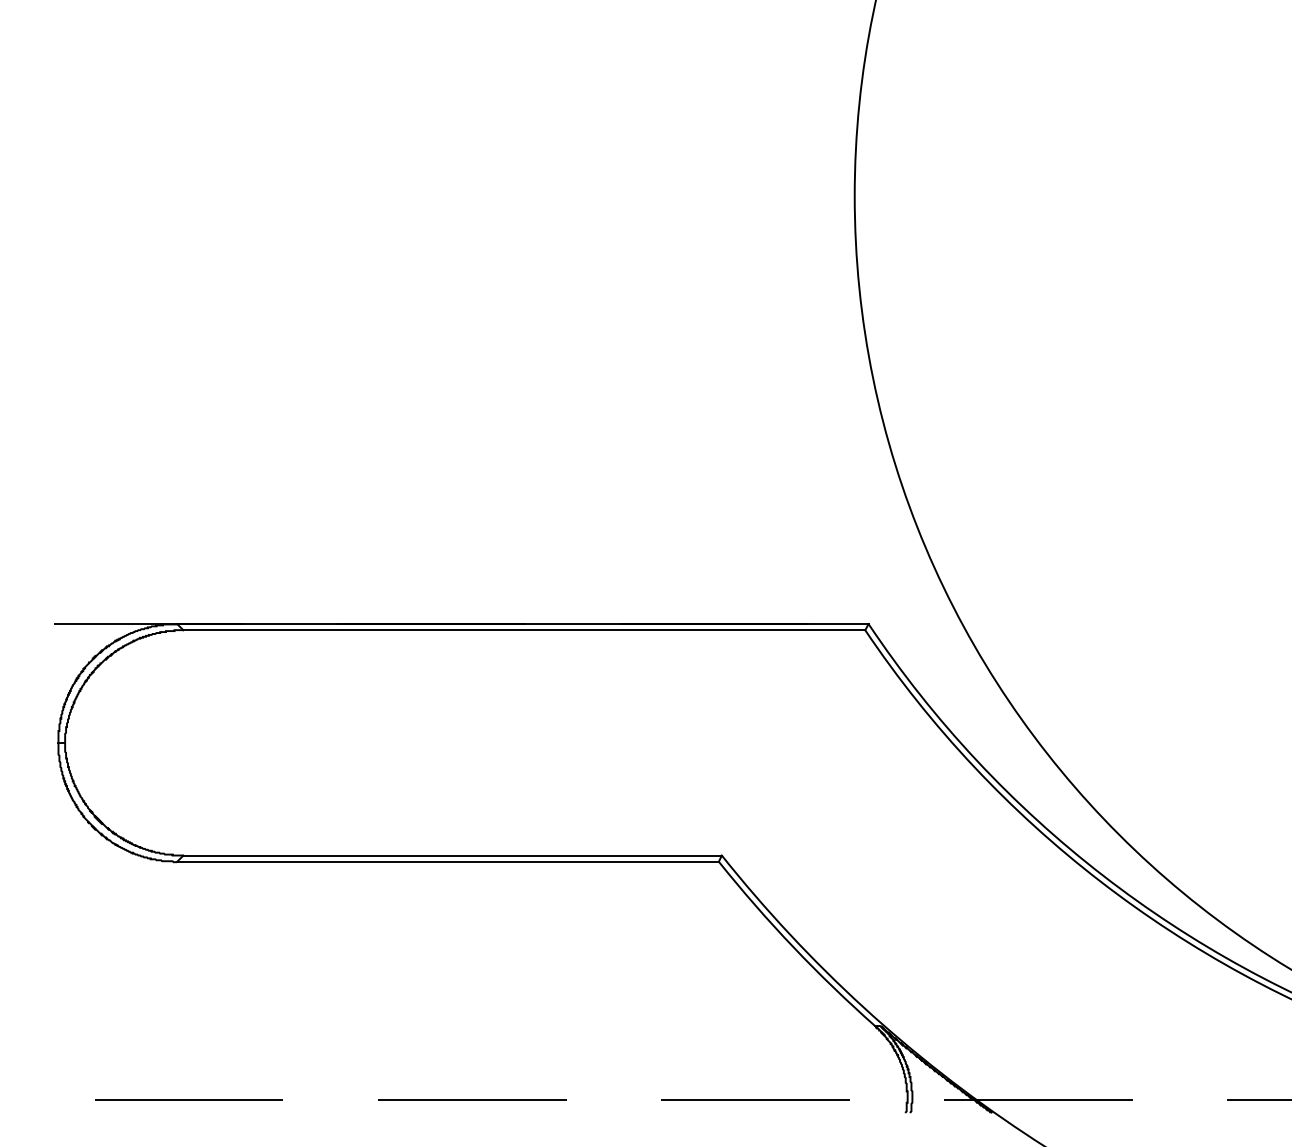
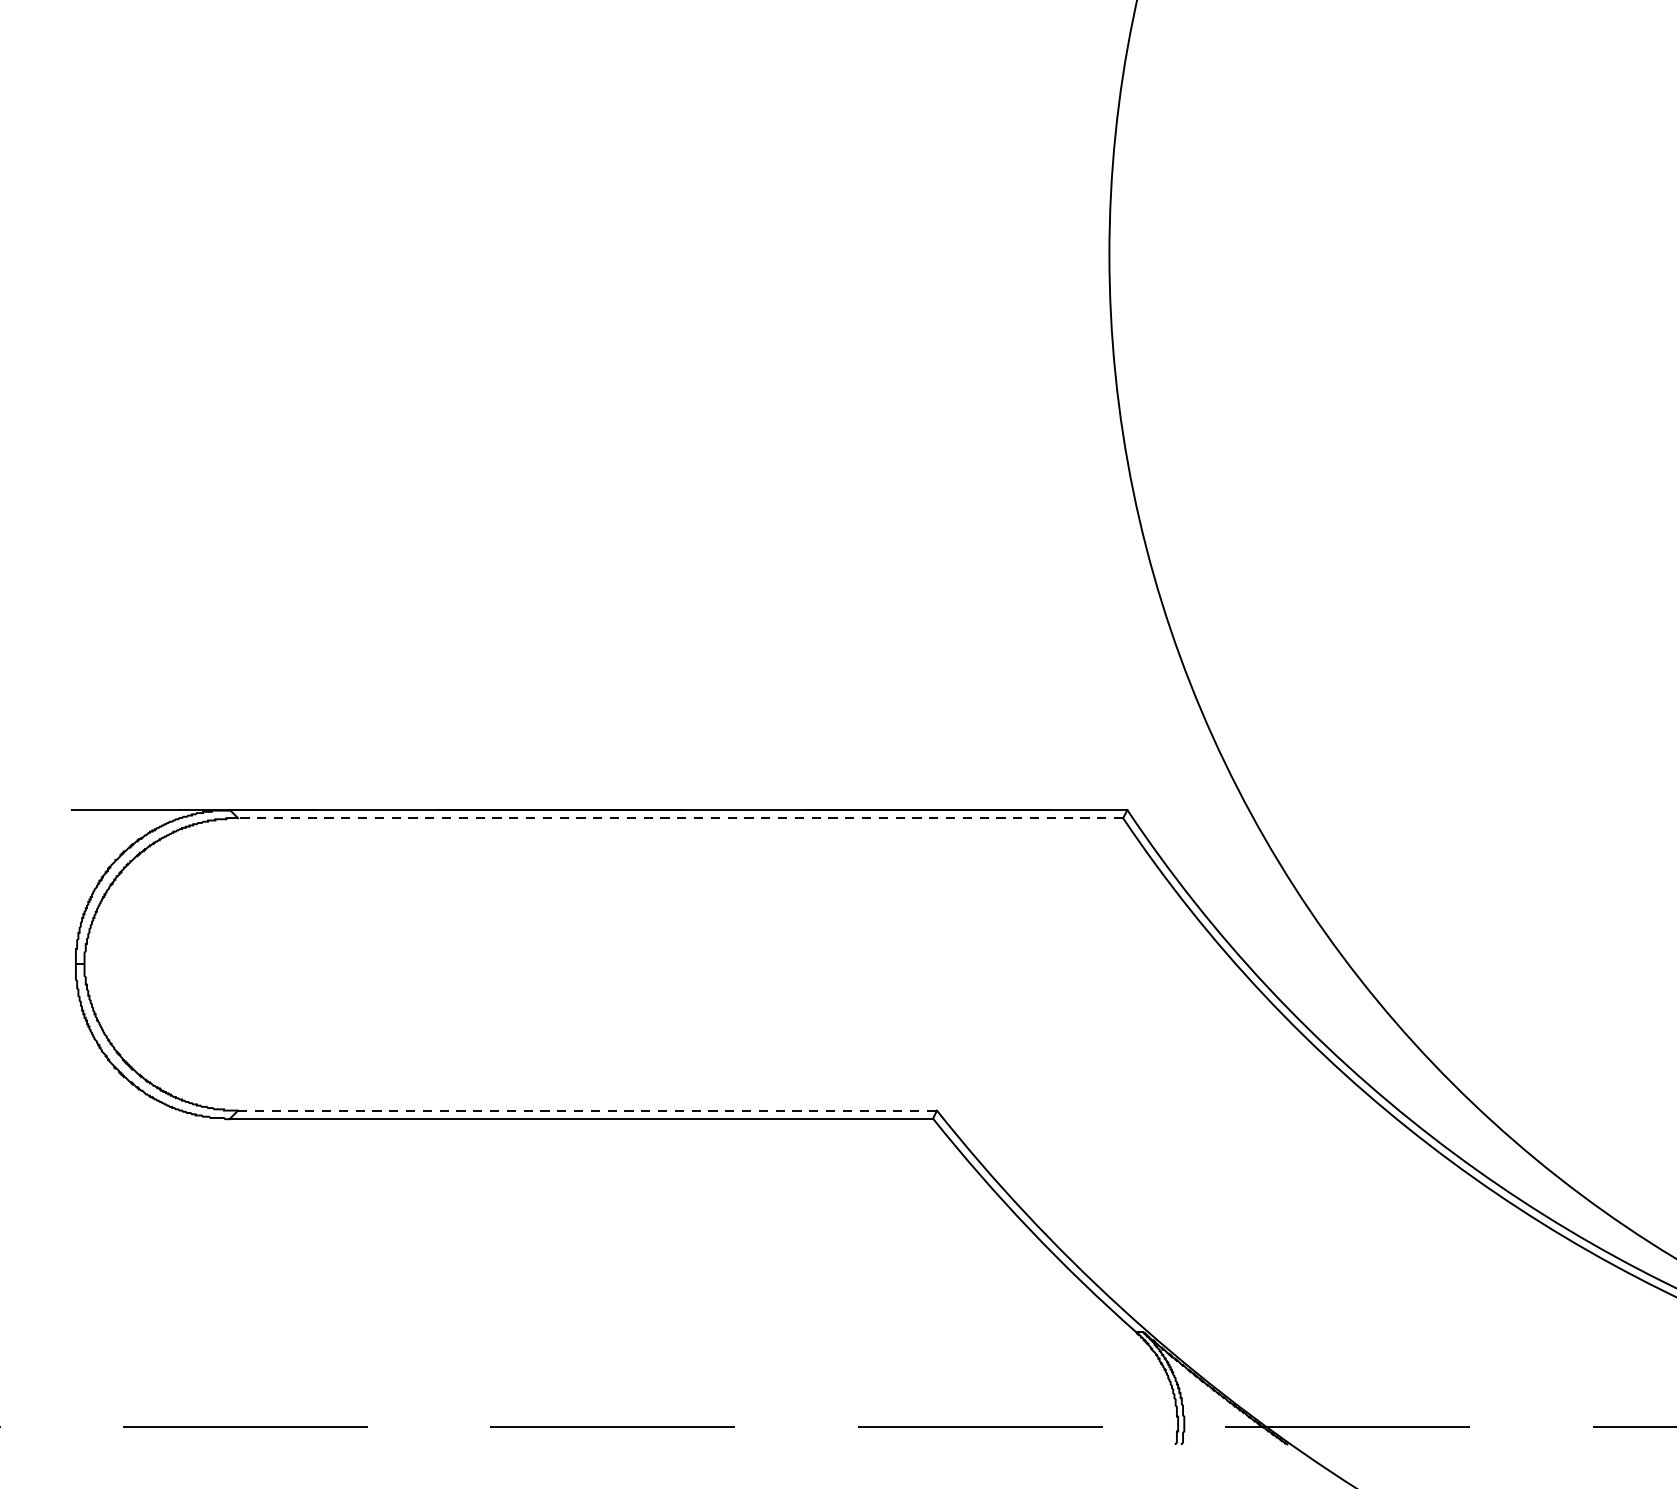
line: (524, 630) -> (680, 818), solid -> dashed
line: (453, 855) -> (588, 1110), solid -> dashed

